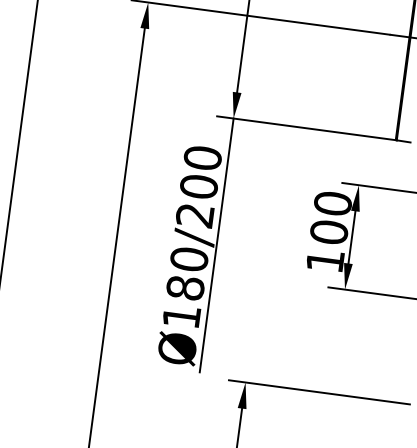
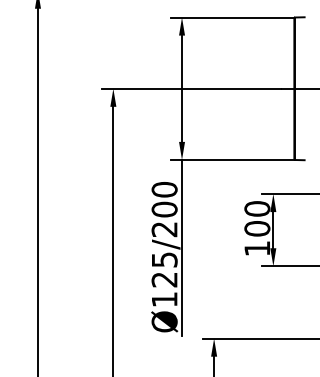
text: (187, 273) -> (164, 269), Ø180/200 -> Ø125/200

